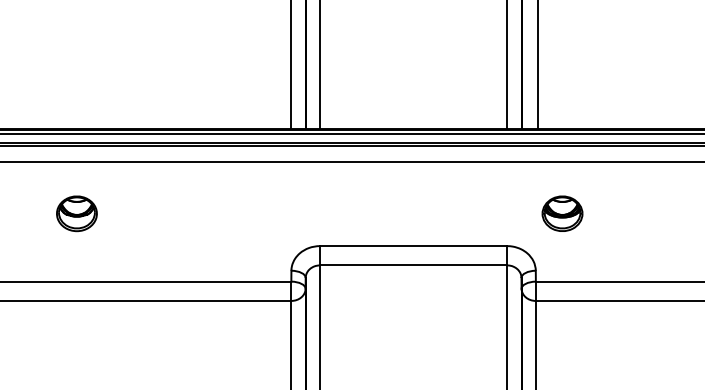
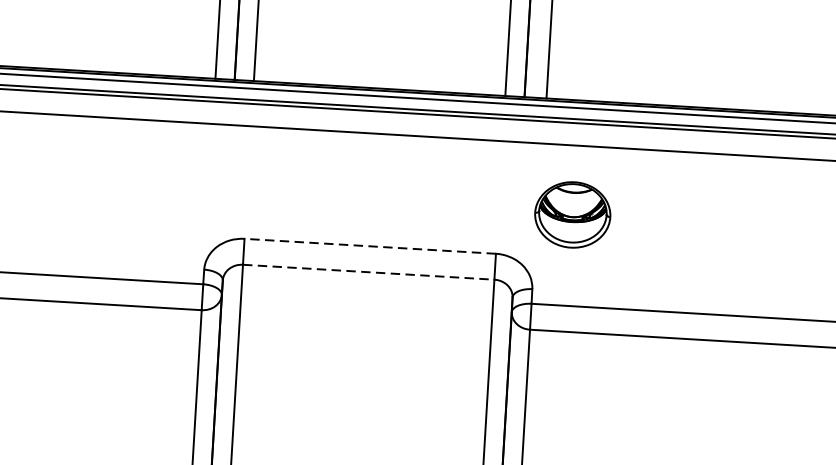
part: (562, 213) -> (572, 214), size x1.4
line: (413, 246) -> (370, 246), solid -> dashed
line: (413, 265) -> (368, 272), solid -> dashed

